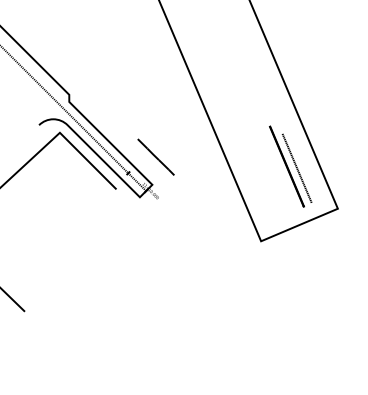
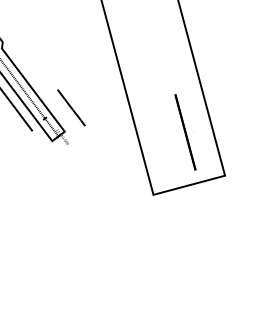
line: (296, 168) -> (193, 135), removed

